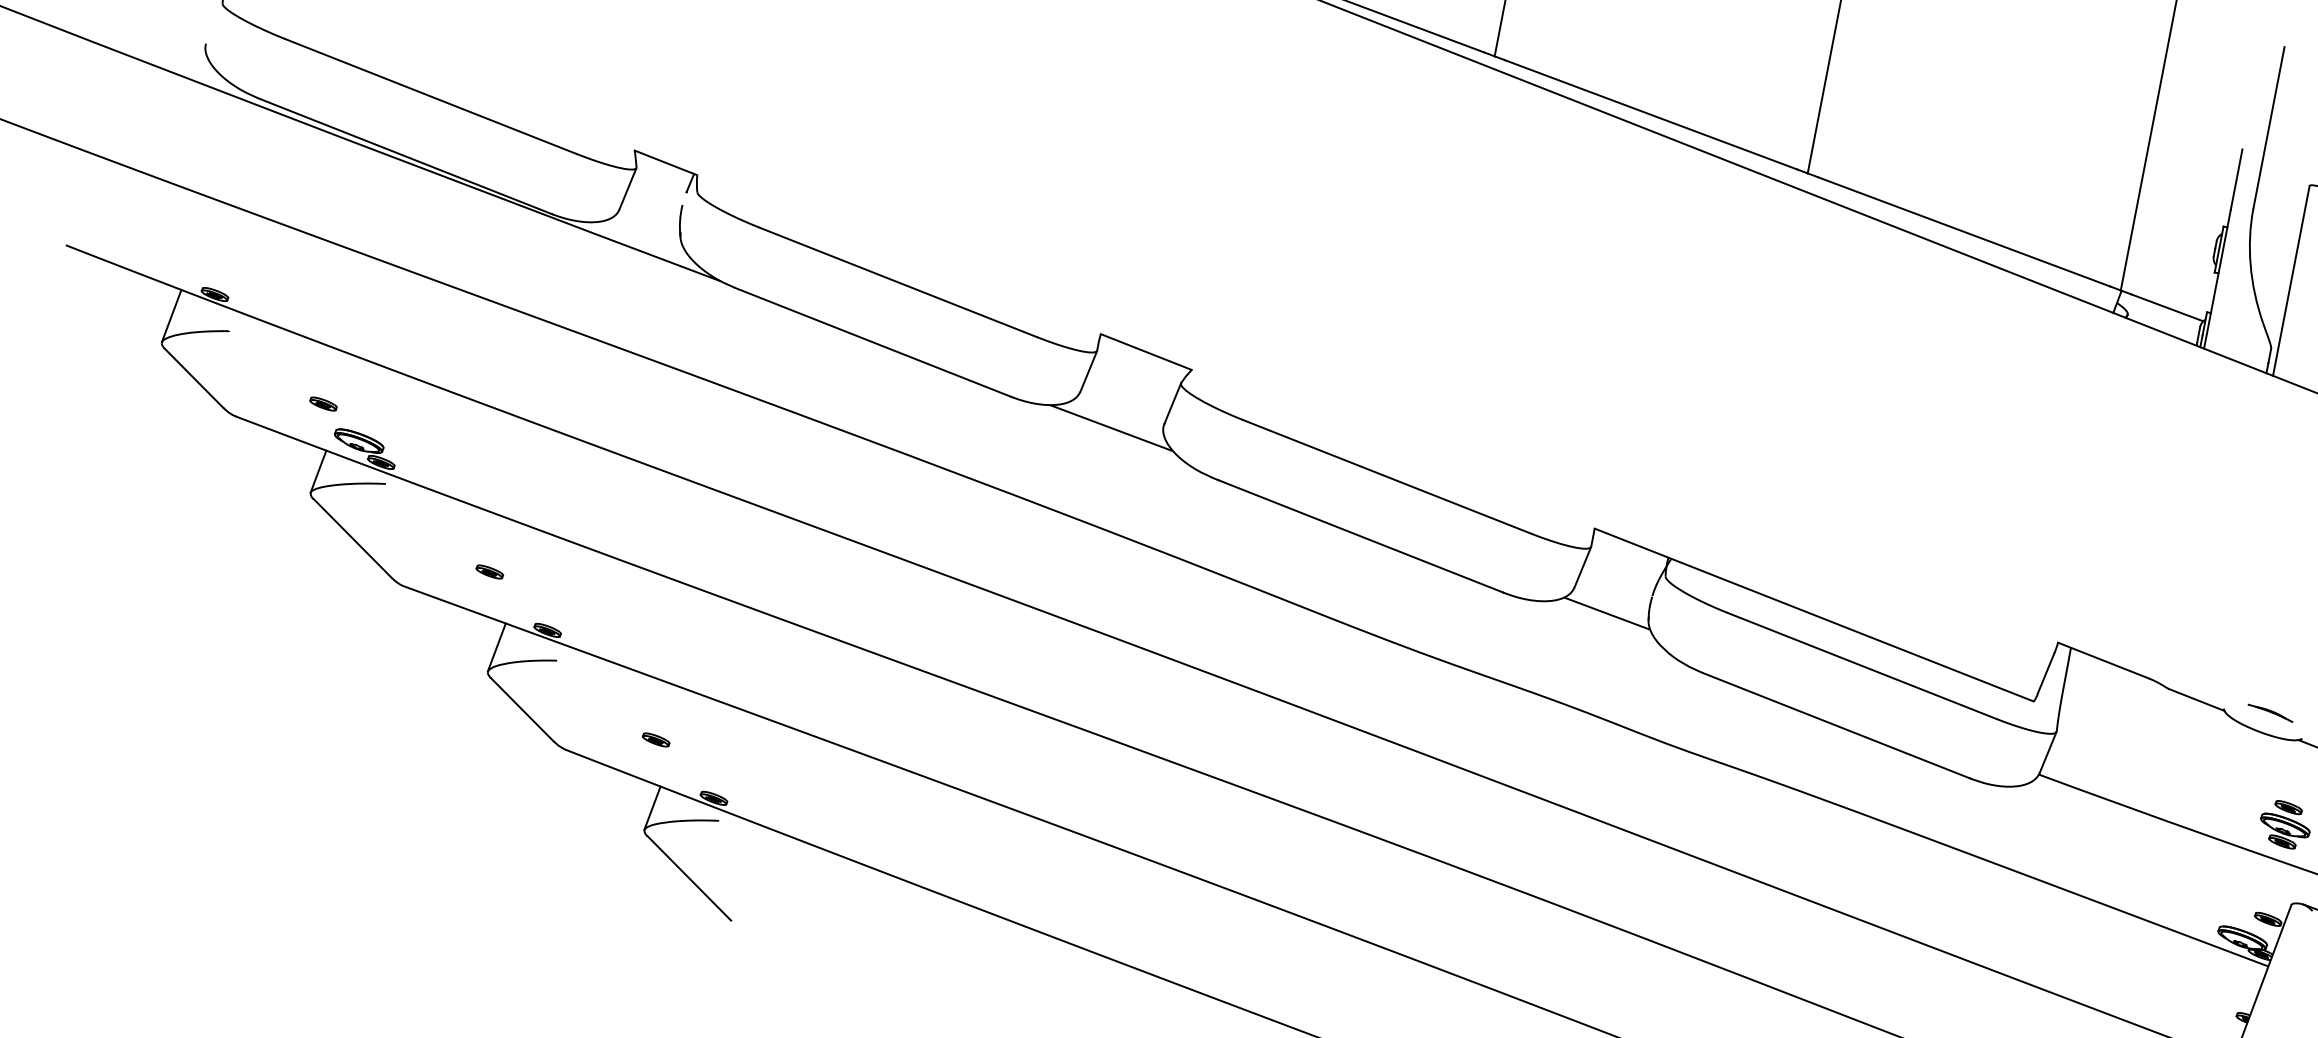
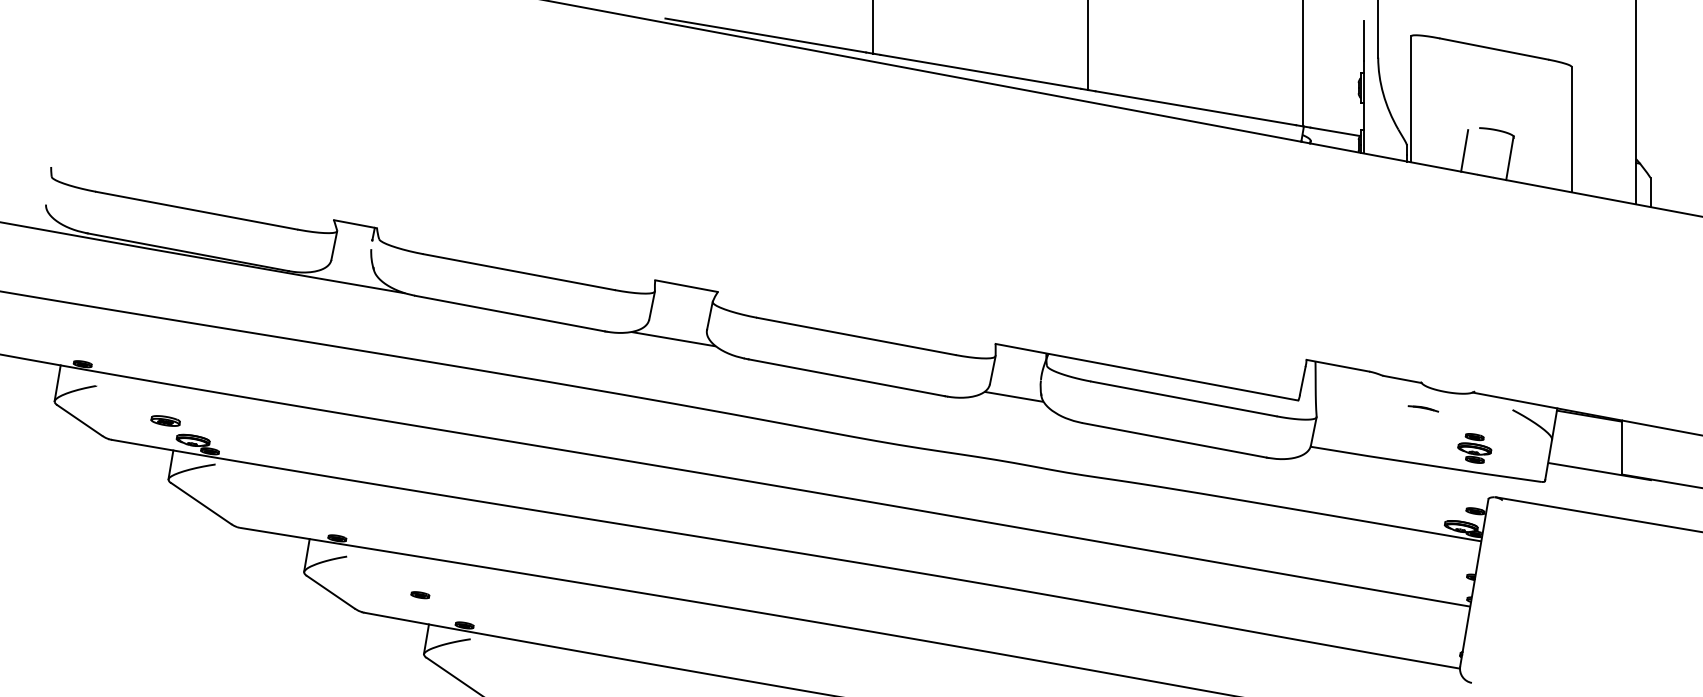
part: (323, 403) -> (165, 420), size x1.6
part: (488, 572) -> (292, 508), removed
part: (2270, 712) -> (1423, 408), moved

